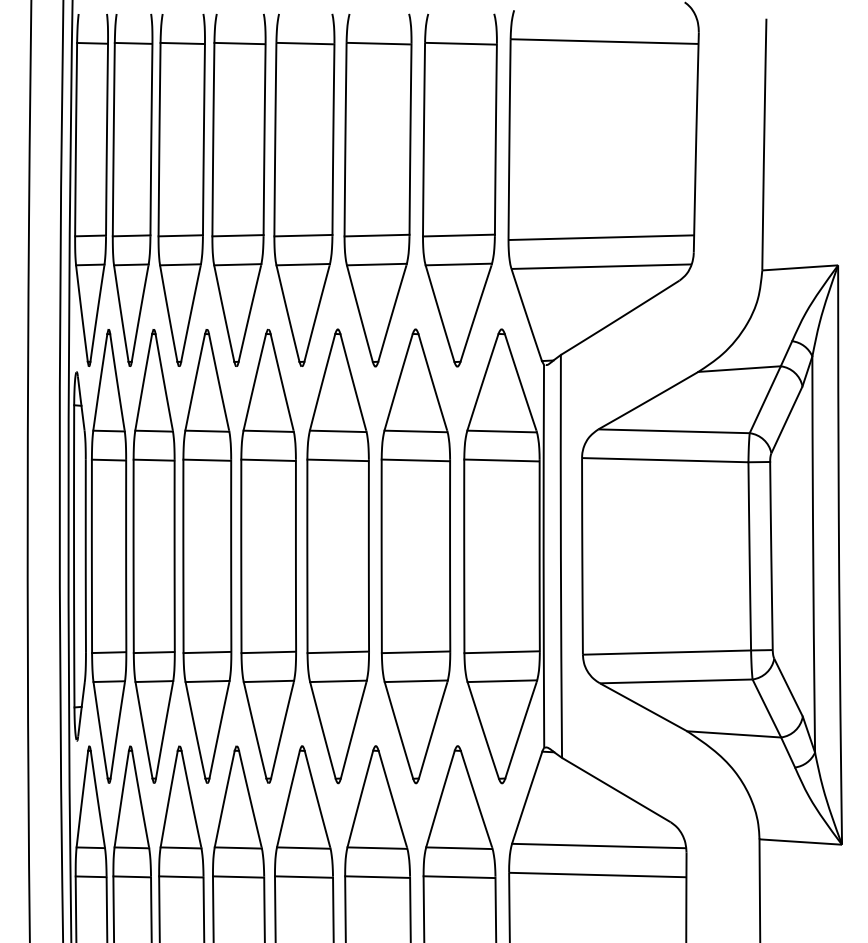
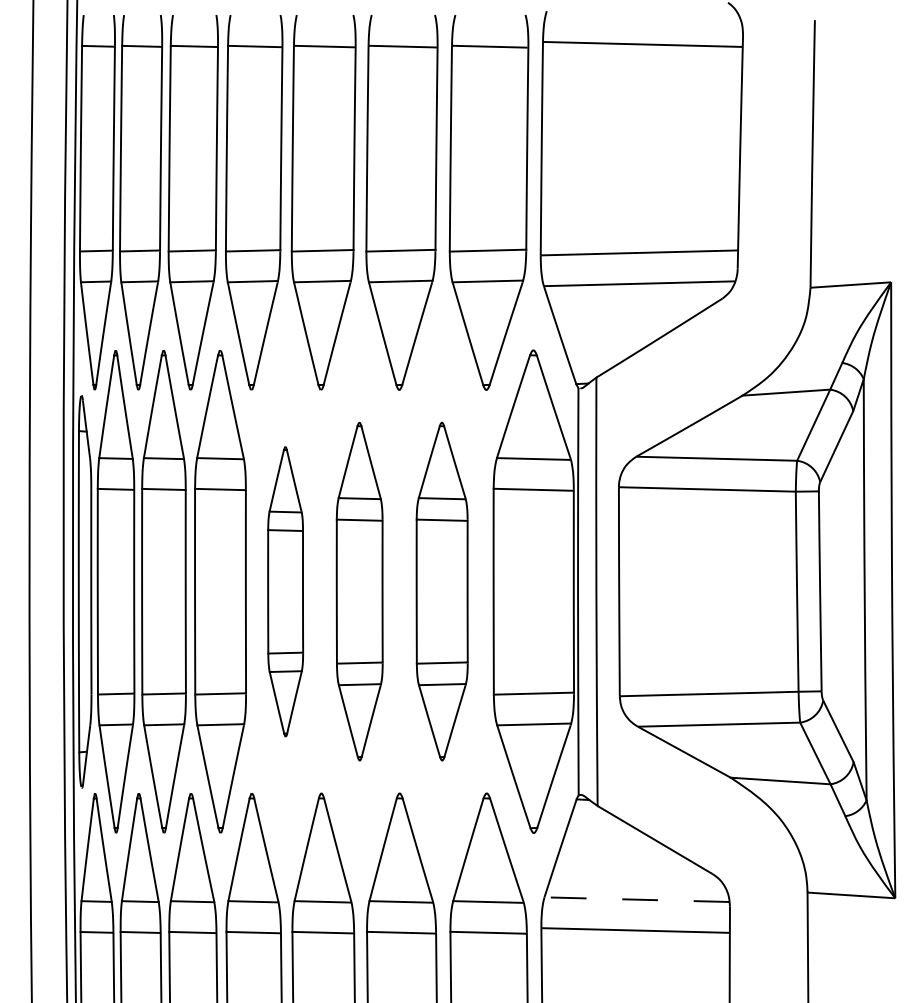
part: (268, 556) -> (285, 591), size x0.6
part: (338, 556) -> (359, 591), size x0.7
part: (415, 556) -> (441, 591), size x0.7
line: (598, 845) -> (636, 899), solid -> dashed

